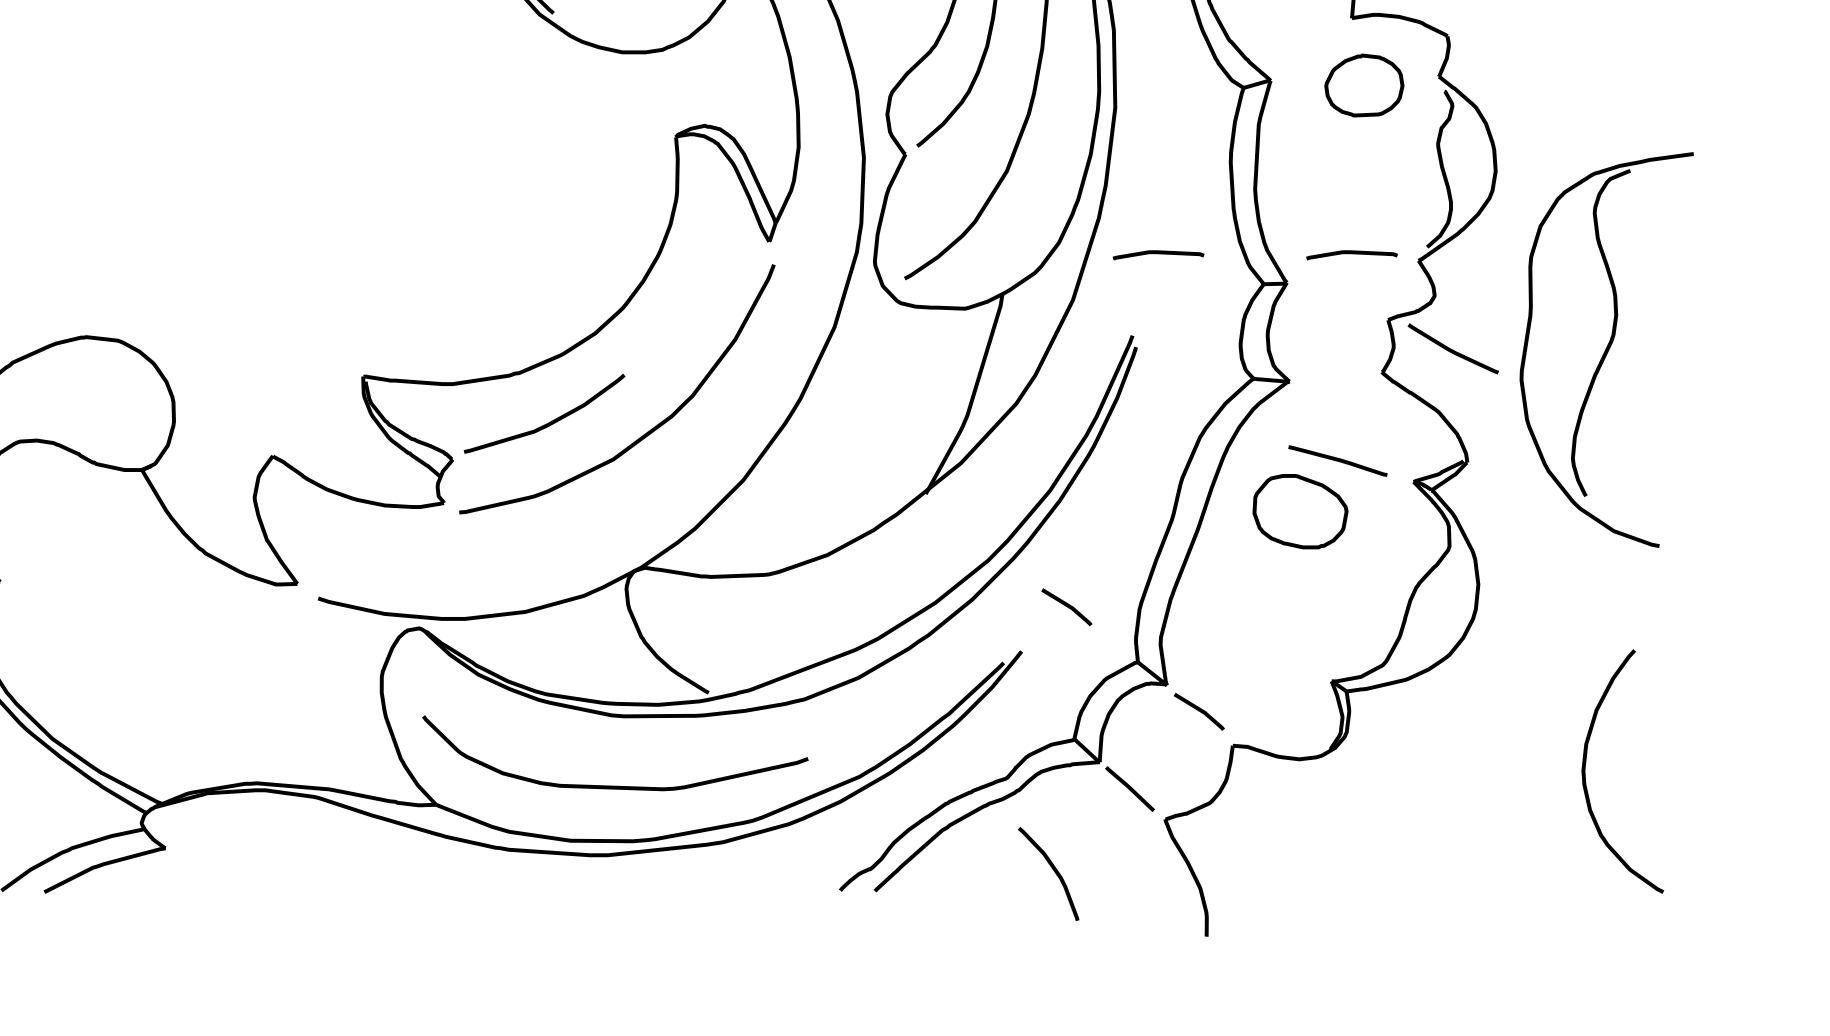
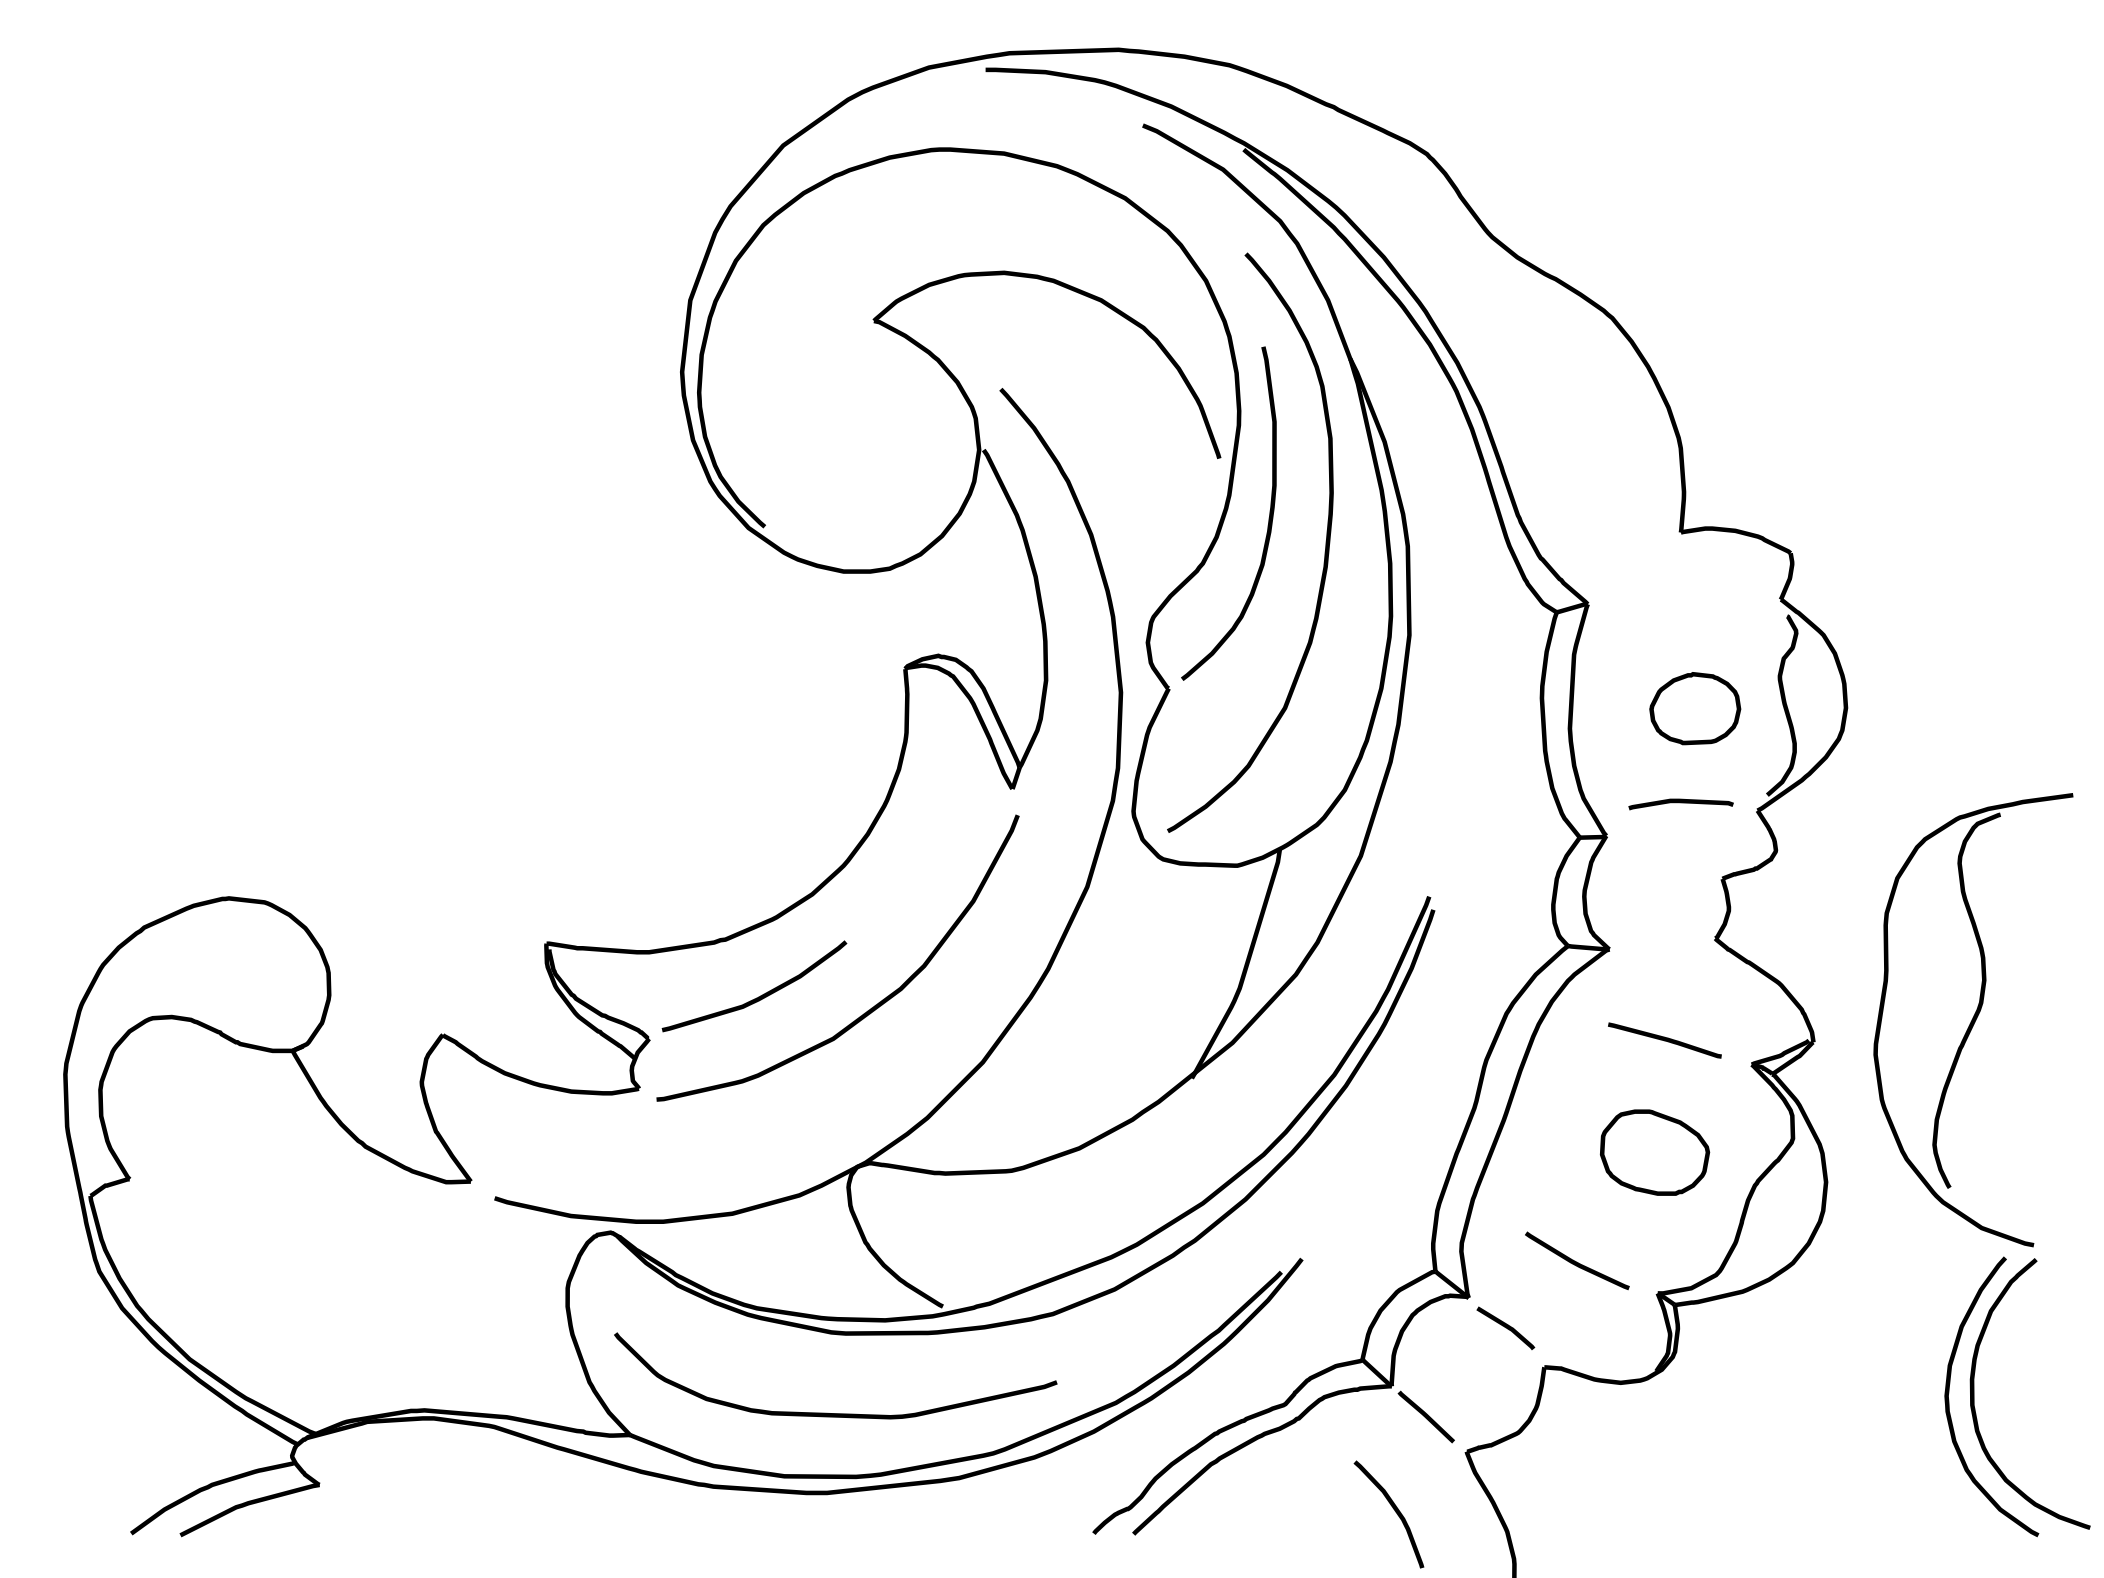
part: (1364, 85) -> (1695, 708), moved
curve: (1158, 254) -> (1458, 803), removed
curve: (1452, 349) -> (1576, 1261), moved
part: (1606, 350) -> (1973, 1020), moved
part: (1300, 511) -> (1655, 1152), moved
curve: (1066, 606) -> (1353, 1207), removed
curve: (1607, 768) -> (1974, 1393), added
curve: (1052, 869) -> (1393, 1509), moved

